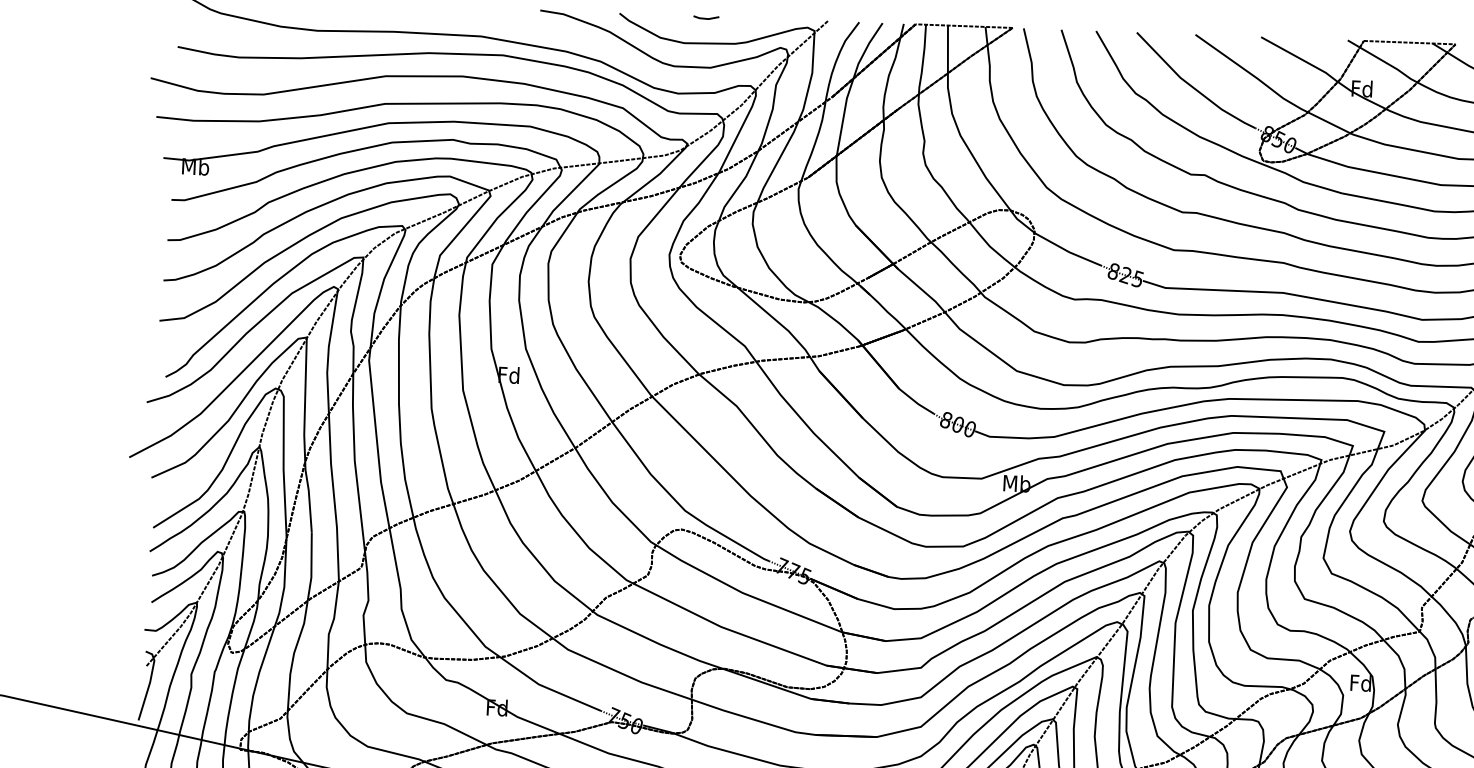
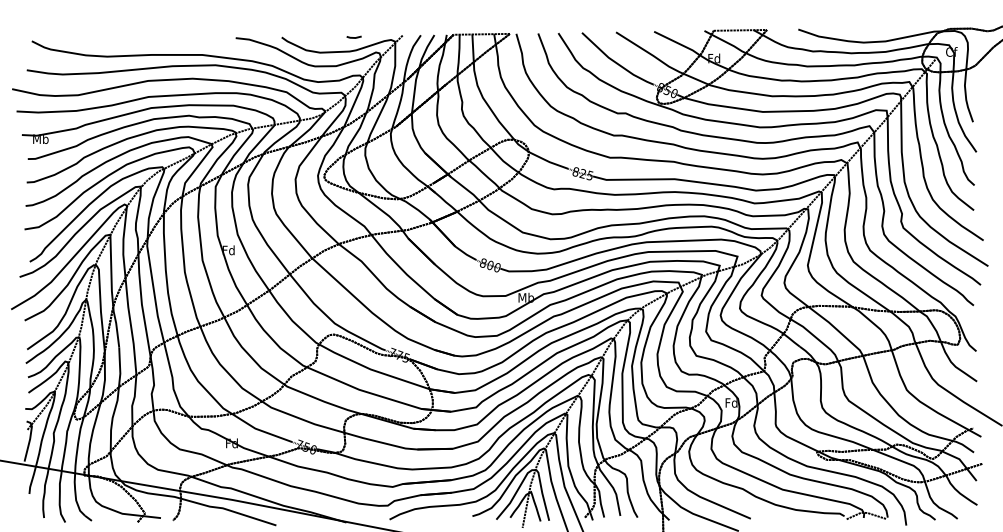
line: (705, 18) -> (353, 37), moved

